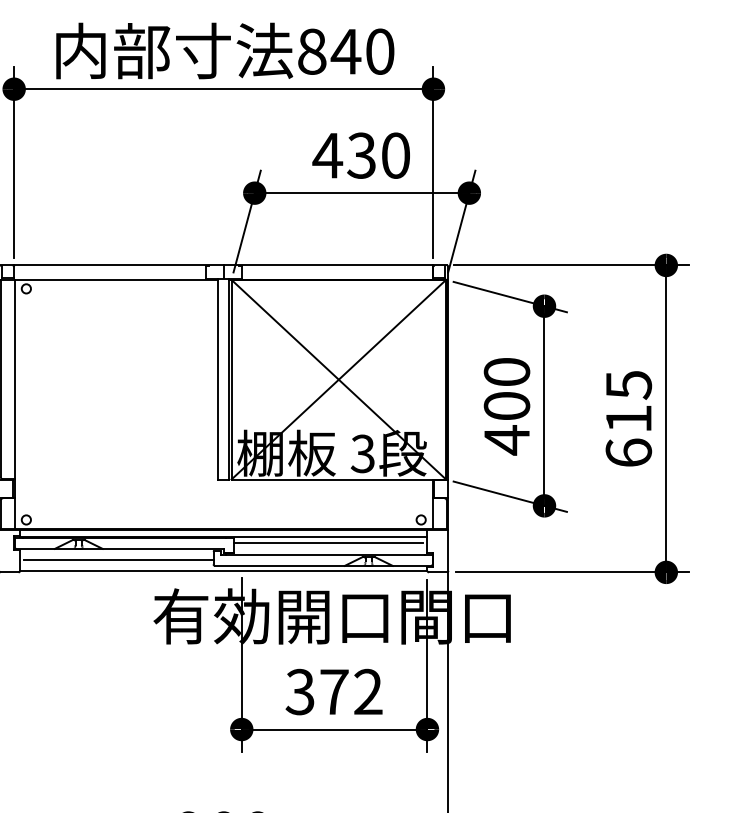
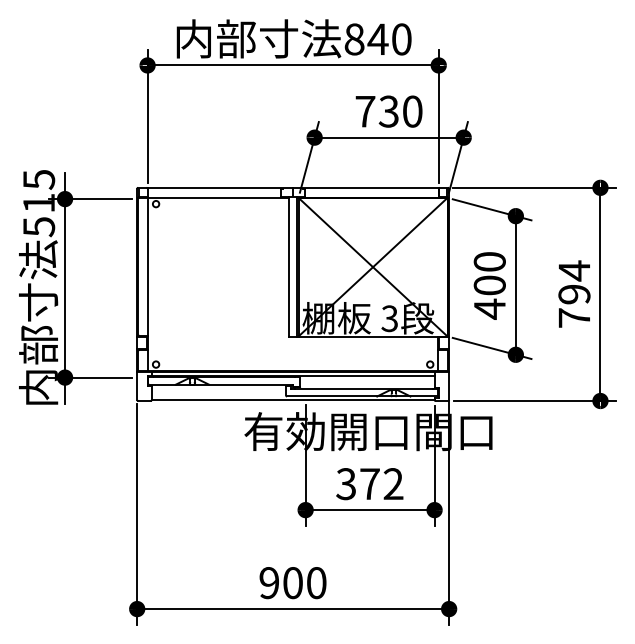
text: (326, 155) -> (364, 111), 430 -> 730
text: (628, 417) -> (574, 293), 615 -> 794
line: (327, 542) -> (365, 380), removed
line: (119, 560) -> (220, 392), removed

